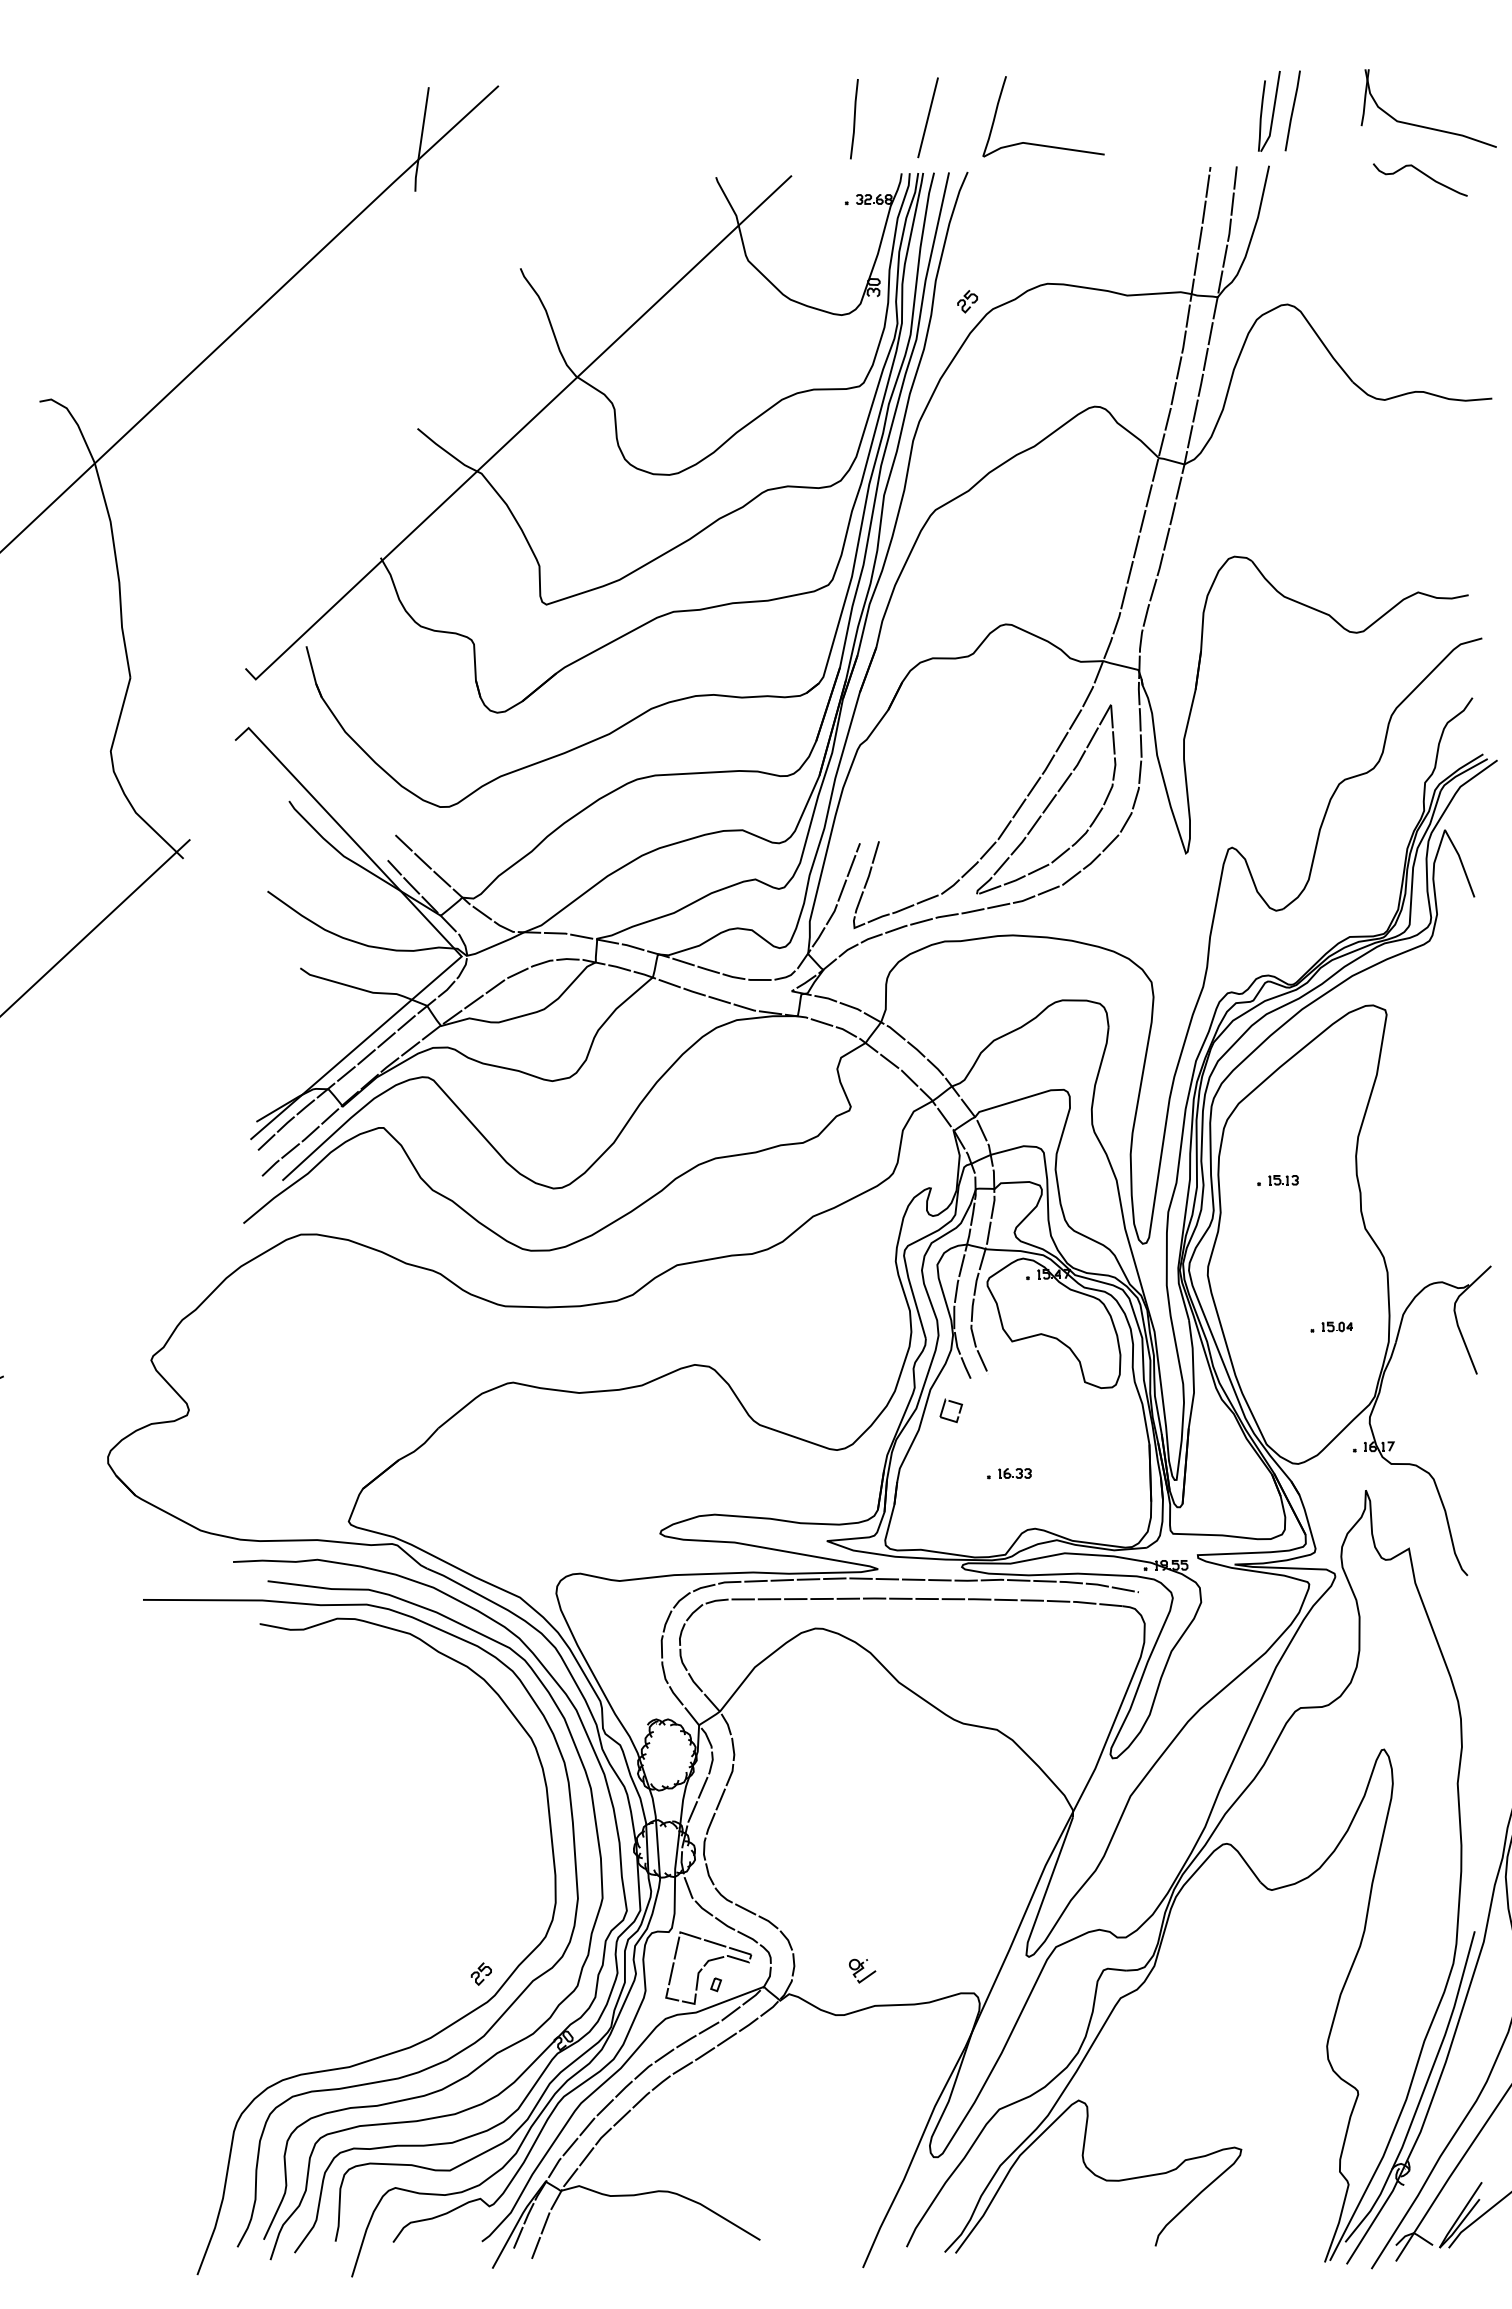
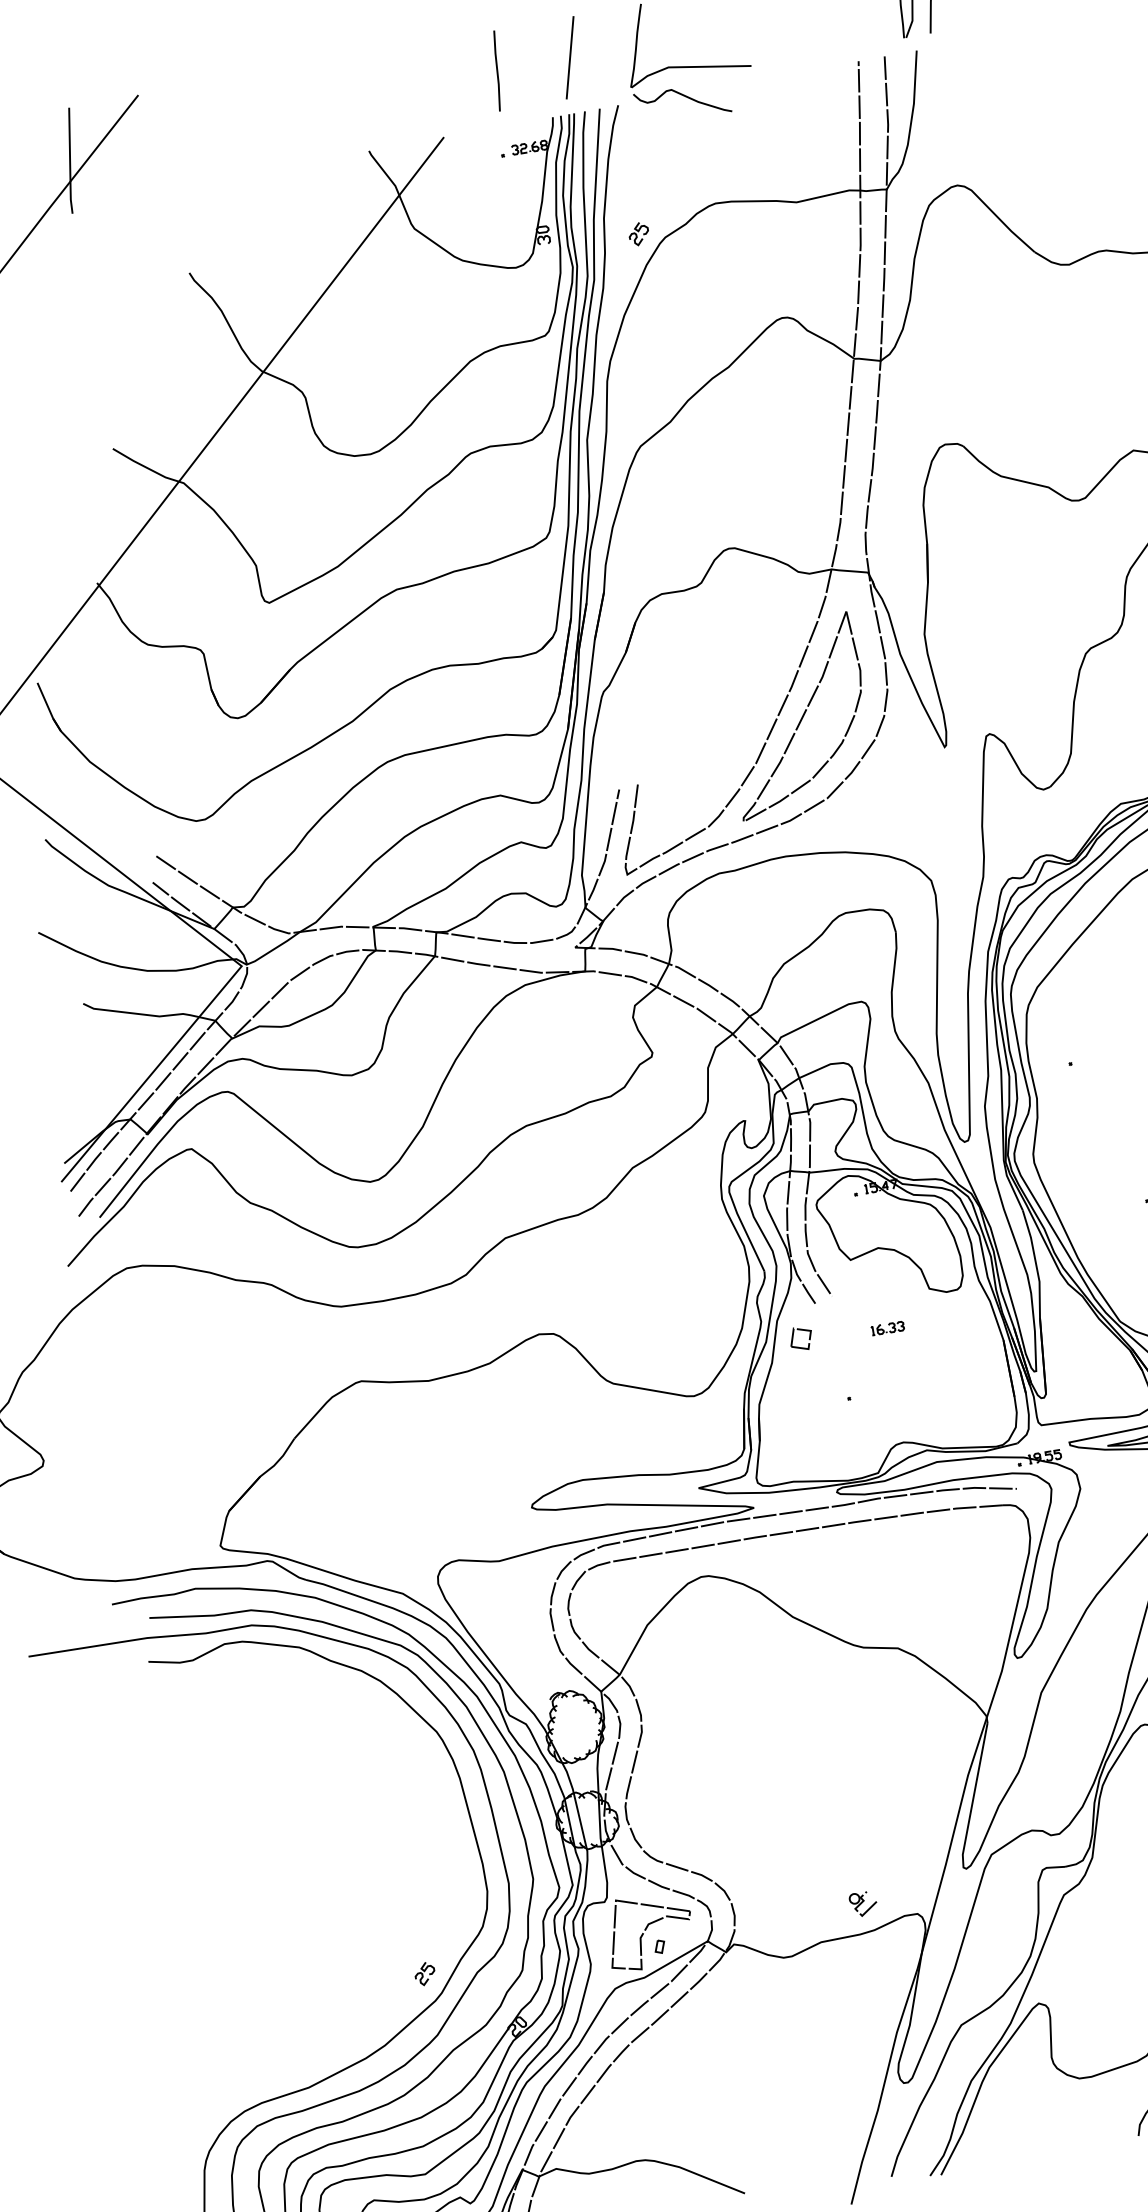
curve: (1421, 173) -> (682, 96), moved
part: (1283, 1180) -> (1094, 1056), removed
part: (1014, 1473) -> (887, 1328), moved
part: (862, 1970) -> (863, 1903), moved

